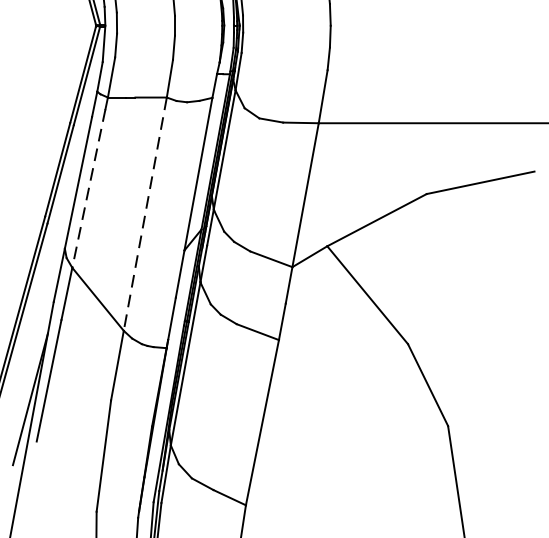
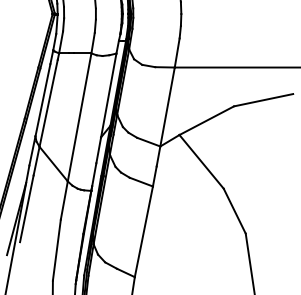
line: (88, 188) -> (48, 103), dashed -> solid
line: (145, 214) -> (79, 117), dashed -> solid

